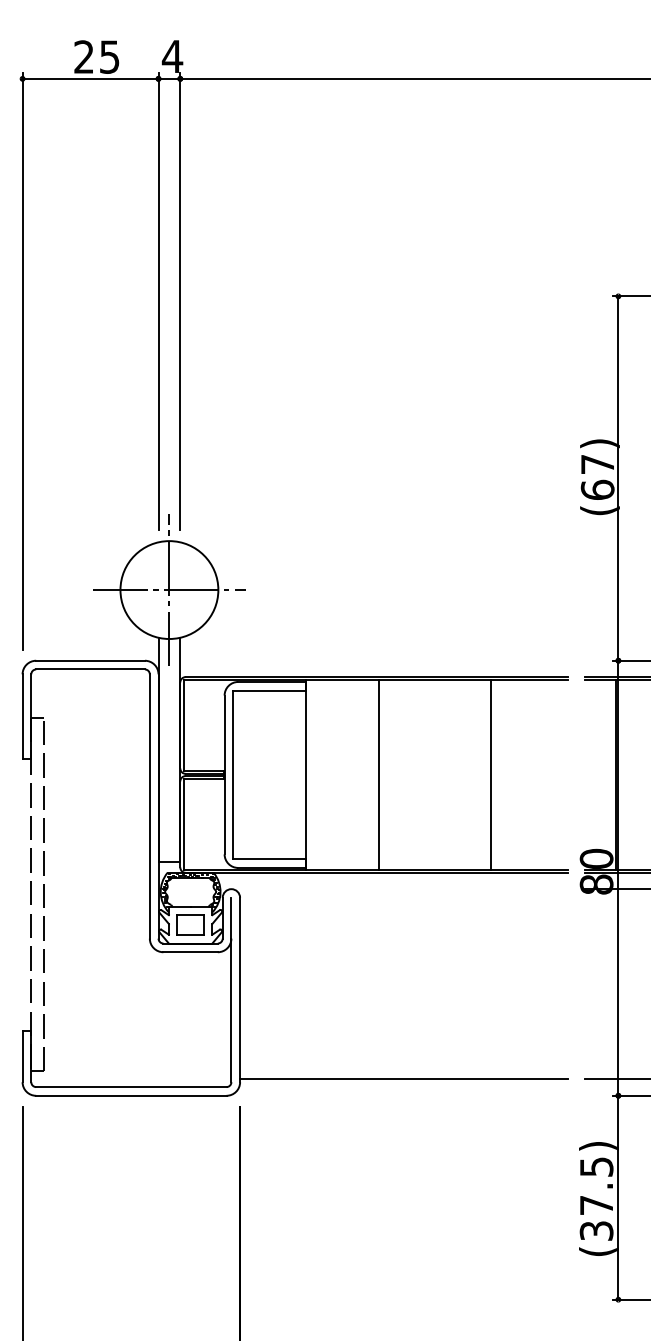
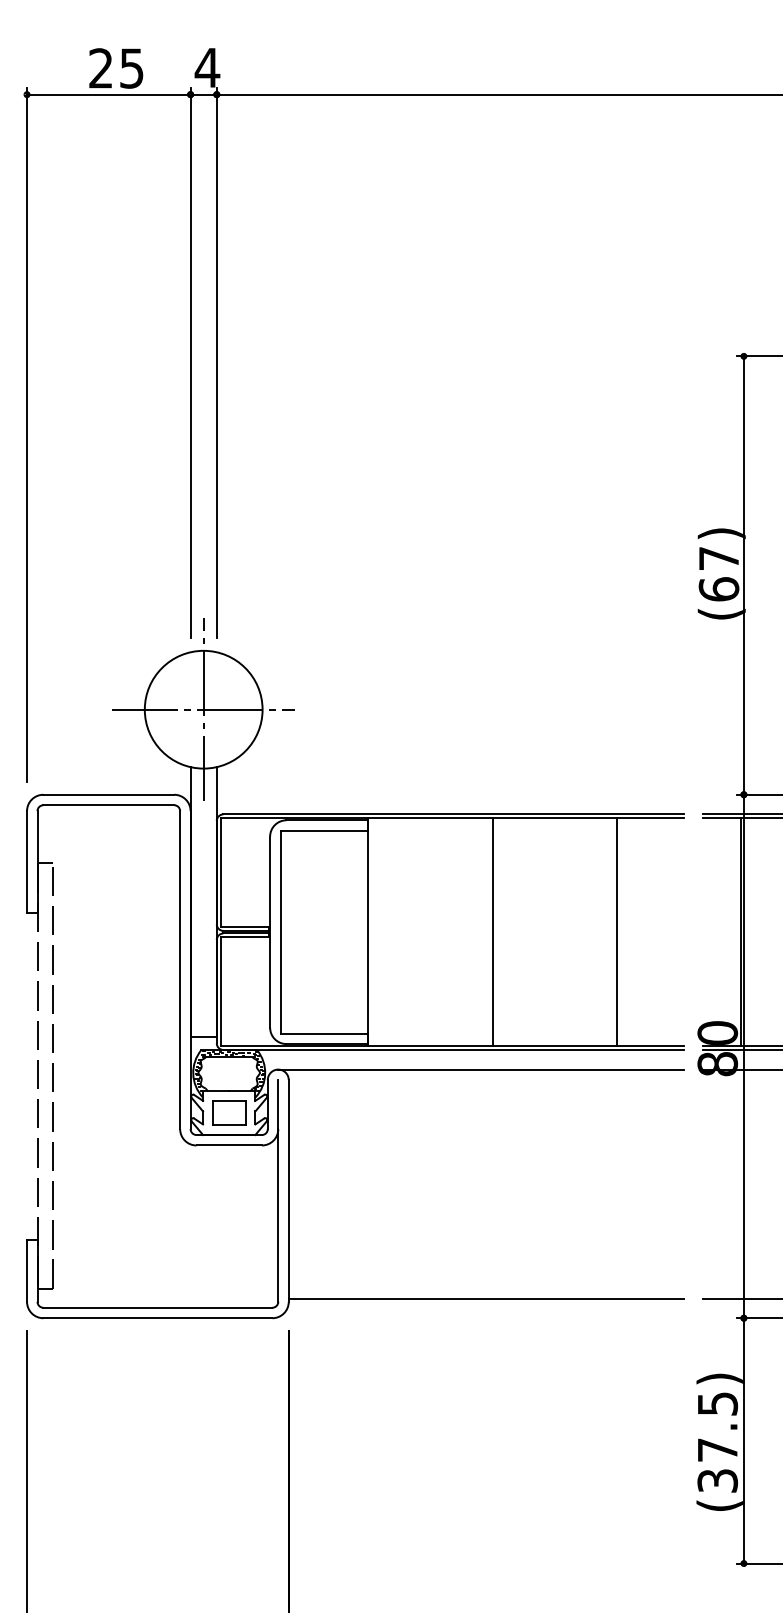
line: (378, 774) -> (492, 931), moved
line: (490, 774) -> (616, 931), moved
line: (399, 889) -> (480, 1070), added

